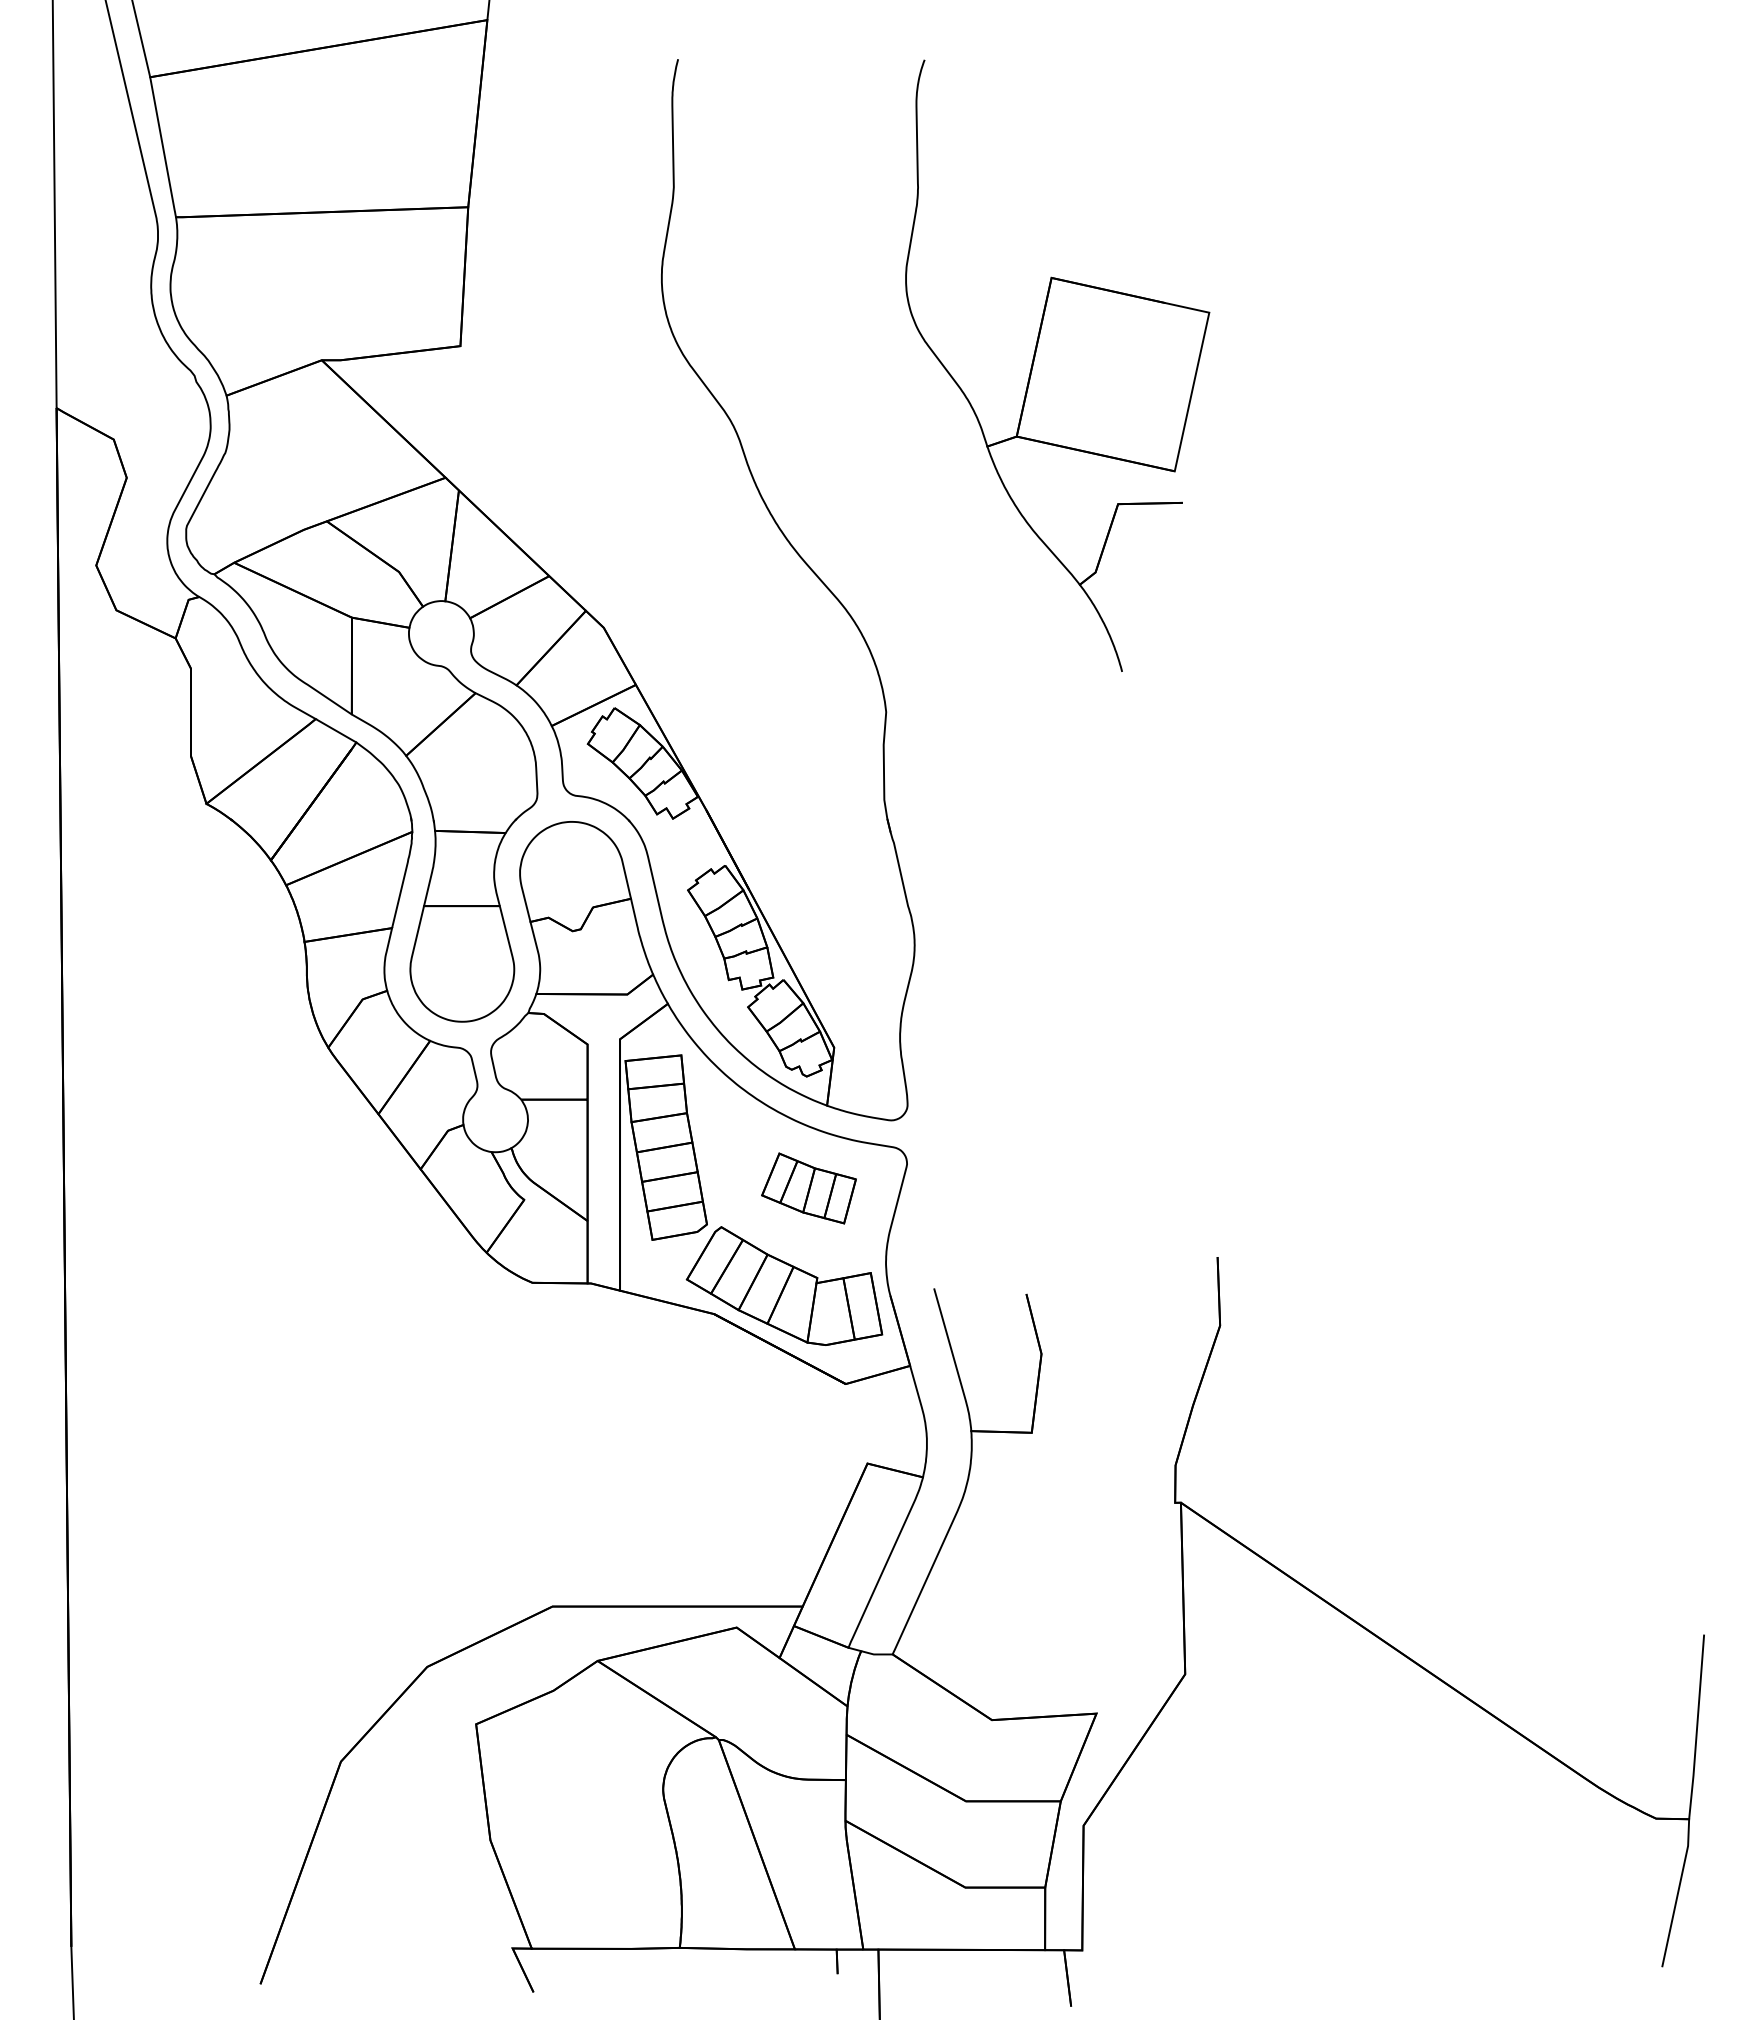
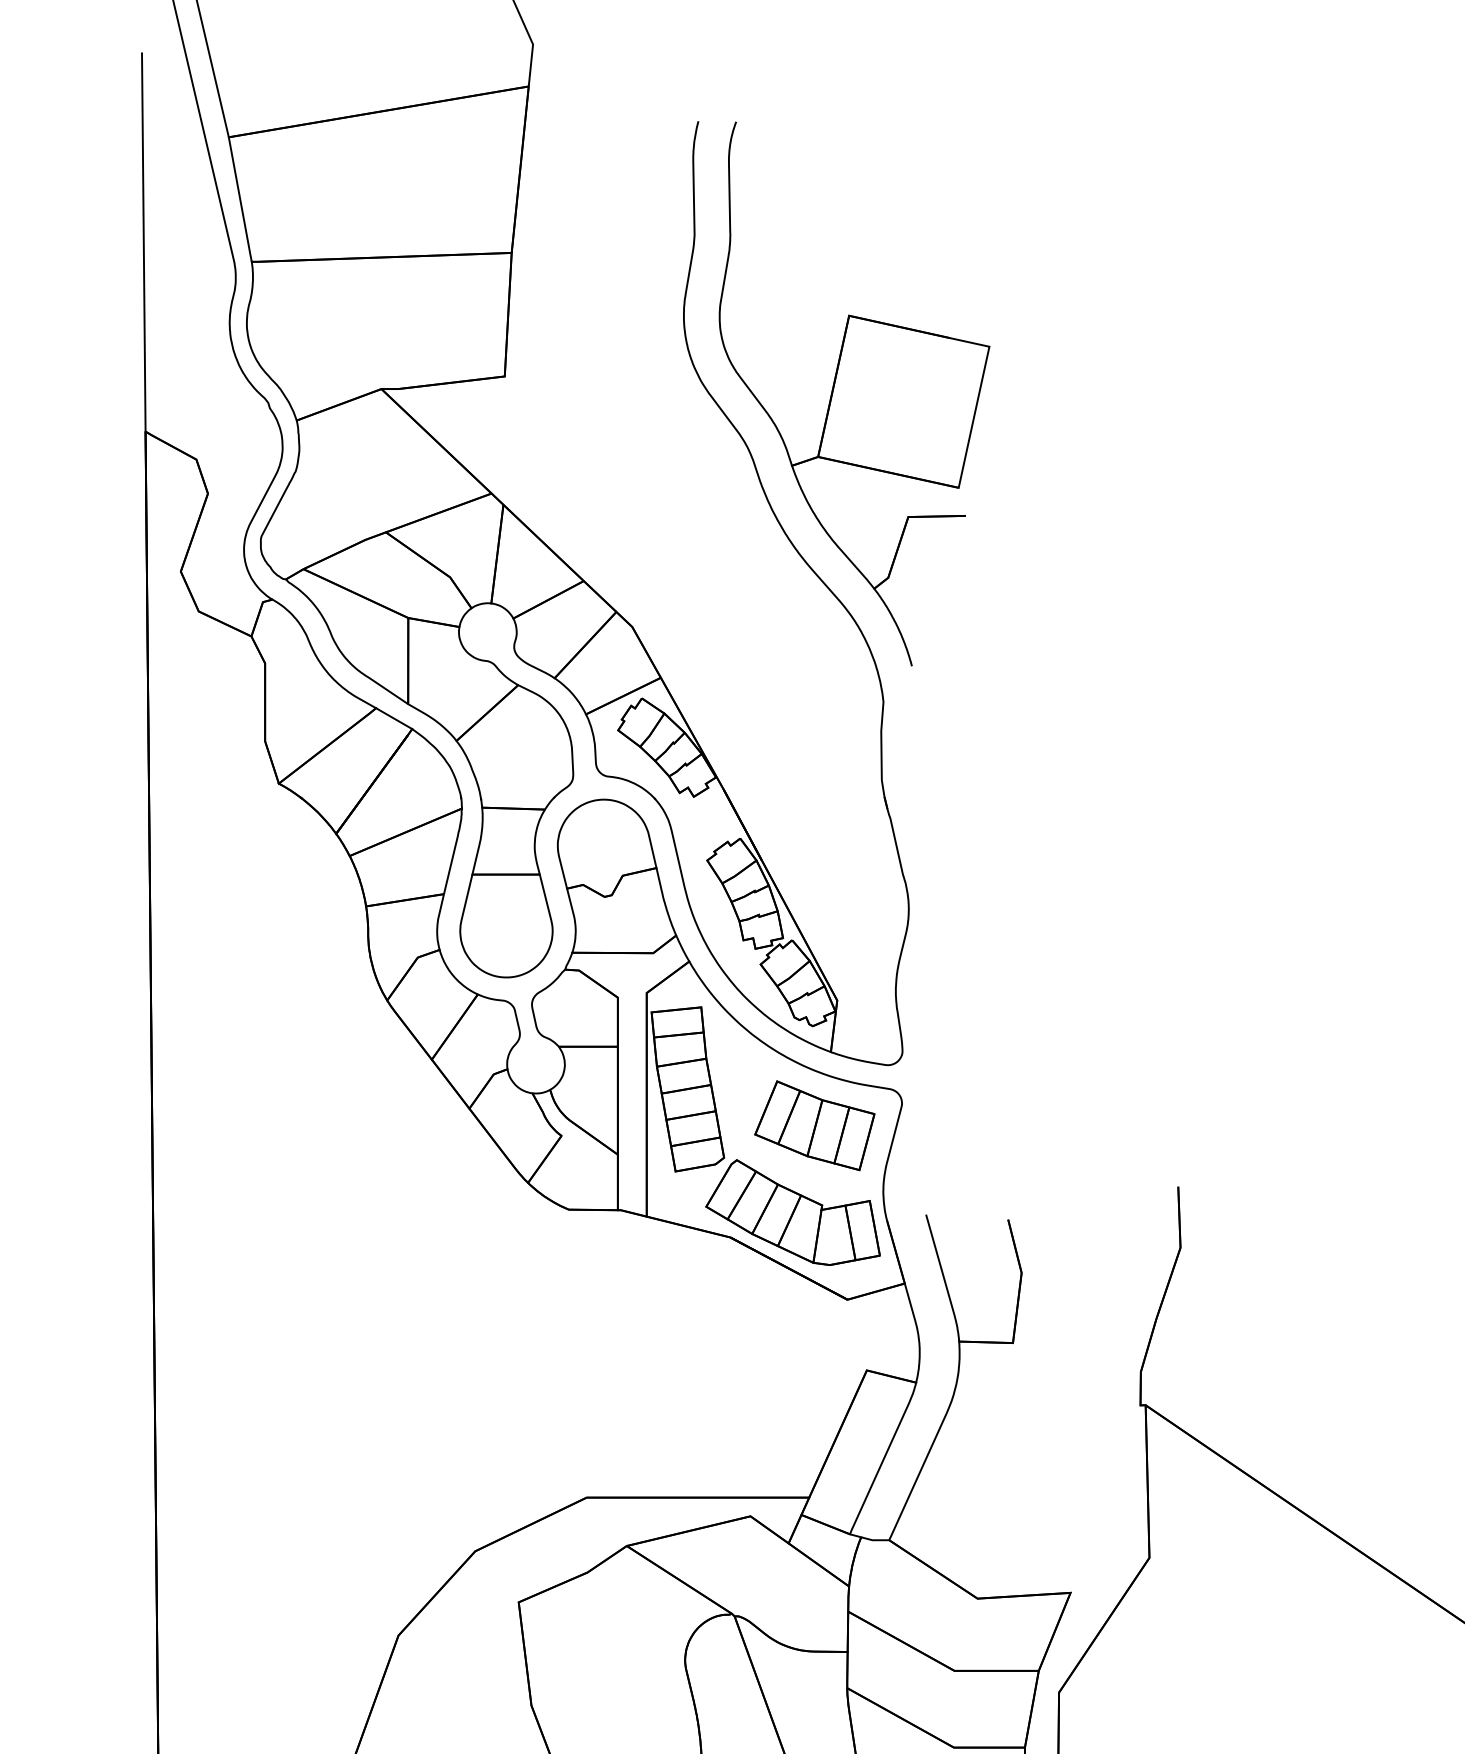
part: (1057, 365) -> (854, 393), moved
part: (808, 1188) -> (814, 1125), size x1.43

